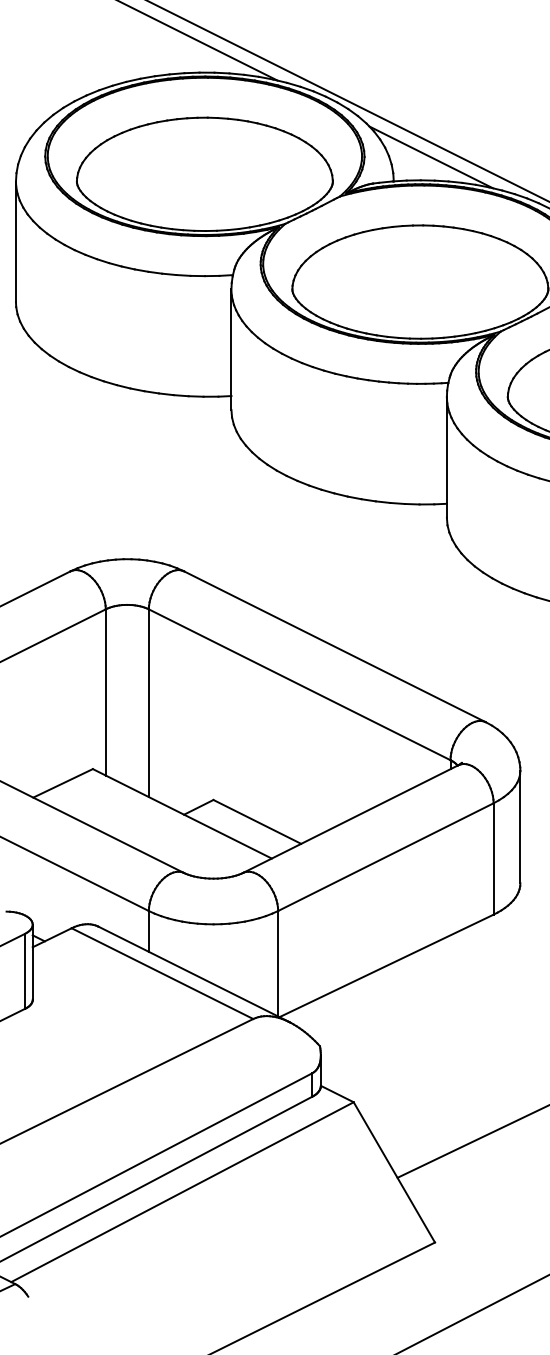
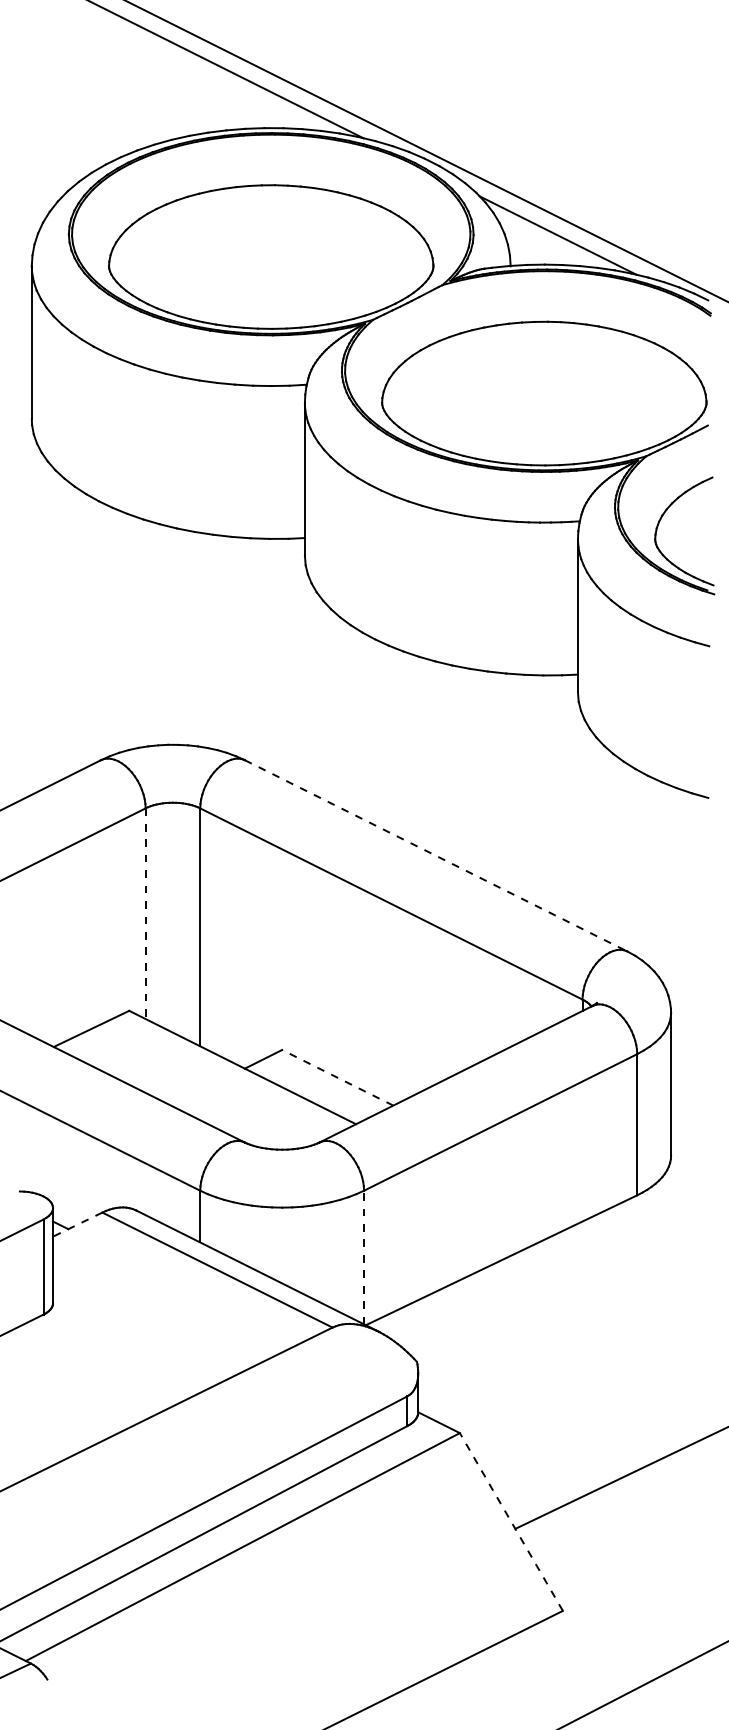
line: (334, 646) -> (435, 855), solid -> dashed
line: (105, 693) -> (145, 914), solid -> dashed
line: (257, 821) -> (337, 1077), solid -> dashed
line: (52, 937) -> (77, 1224), solid -> dashed
line: (278, 963) -> (364, 1257), solid -> dashed
line: (394, 1172) -> (511, 1522), solid -> dashed

